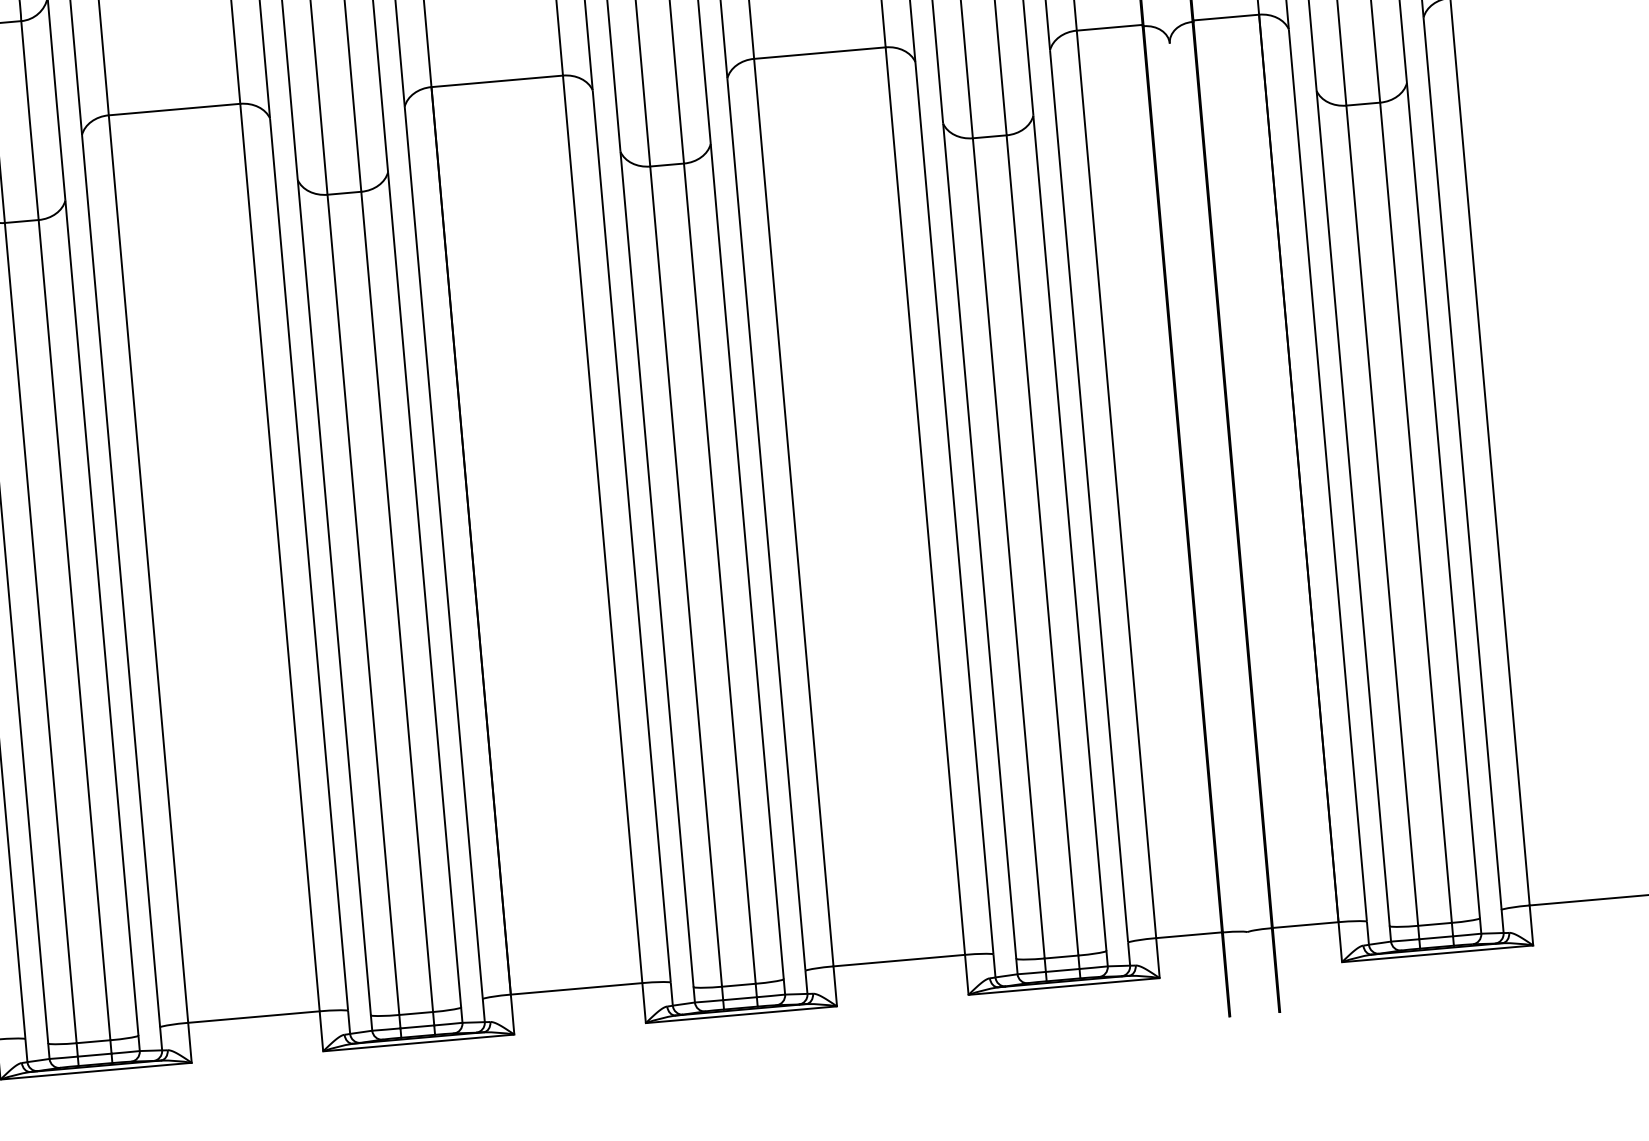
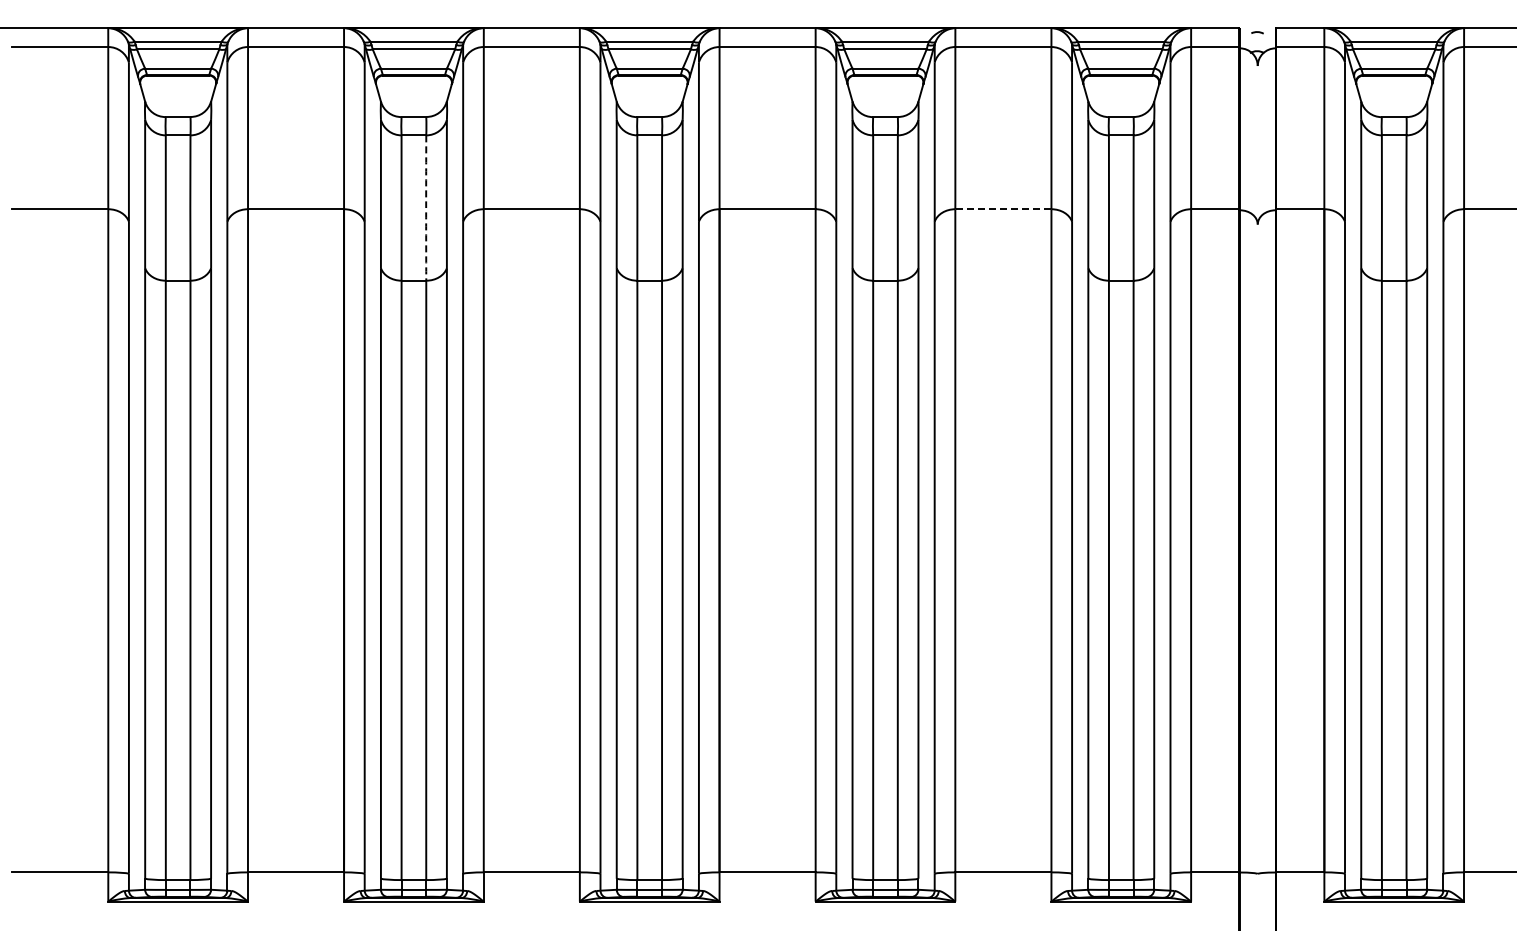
line: (818, 53) -> (1002, 209), solid -> dashed
arc: (30, 121) -> (426, 208), solid -> dashed

